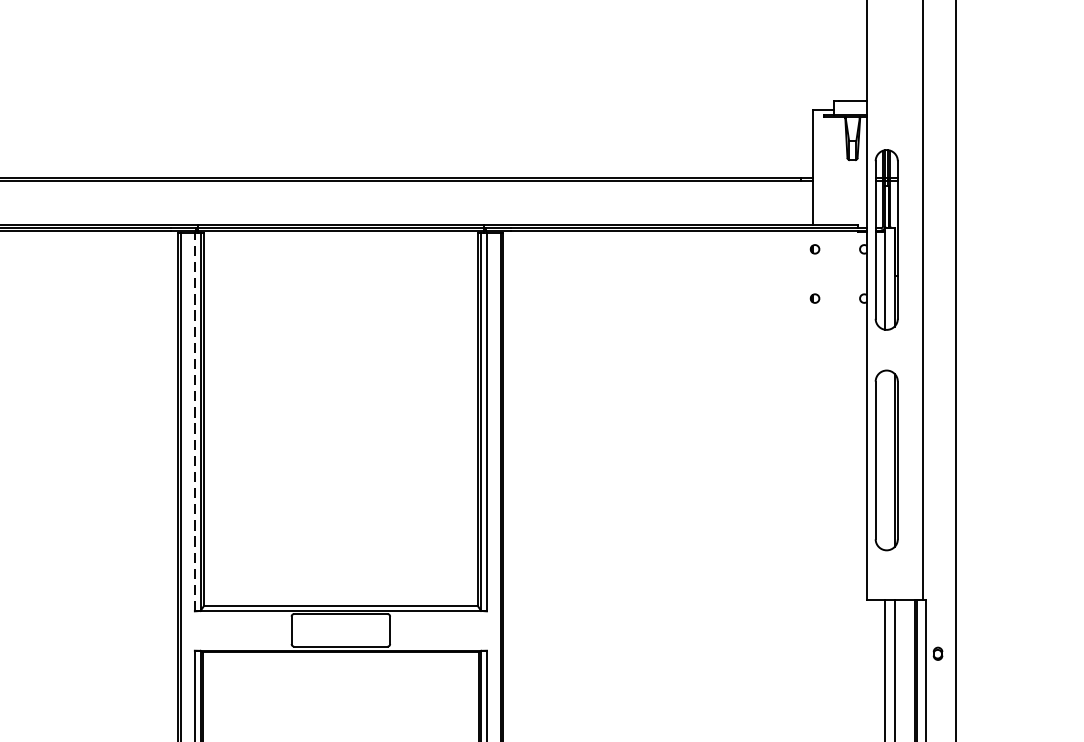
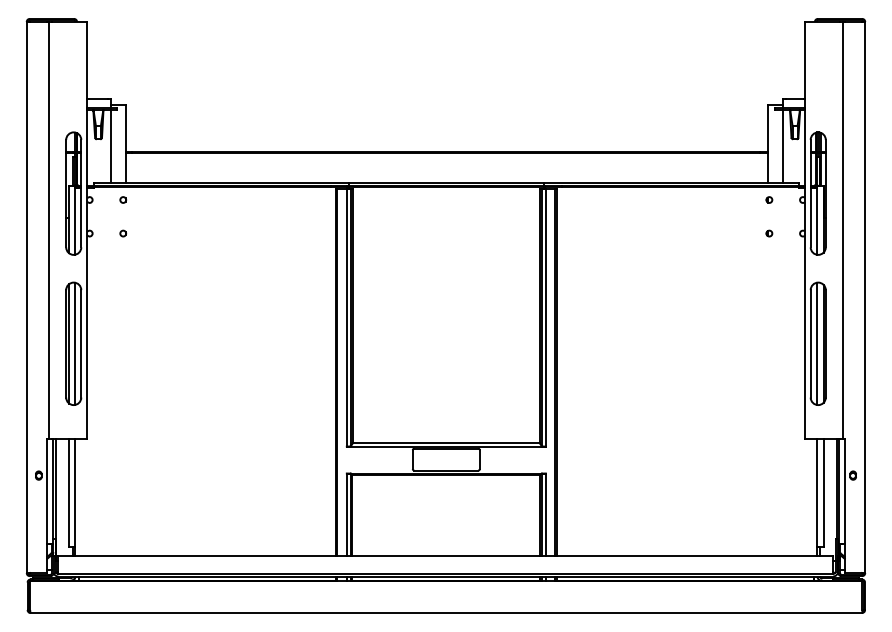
line: (834, 170) -> (782, 146), added
line: (194, 421) -> (346, 317), dashed -> solid
line: (885, 459) -> (817, 343), added

